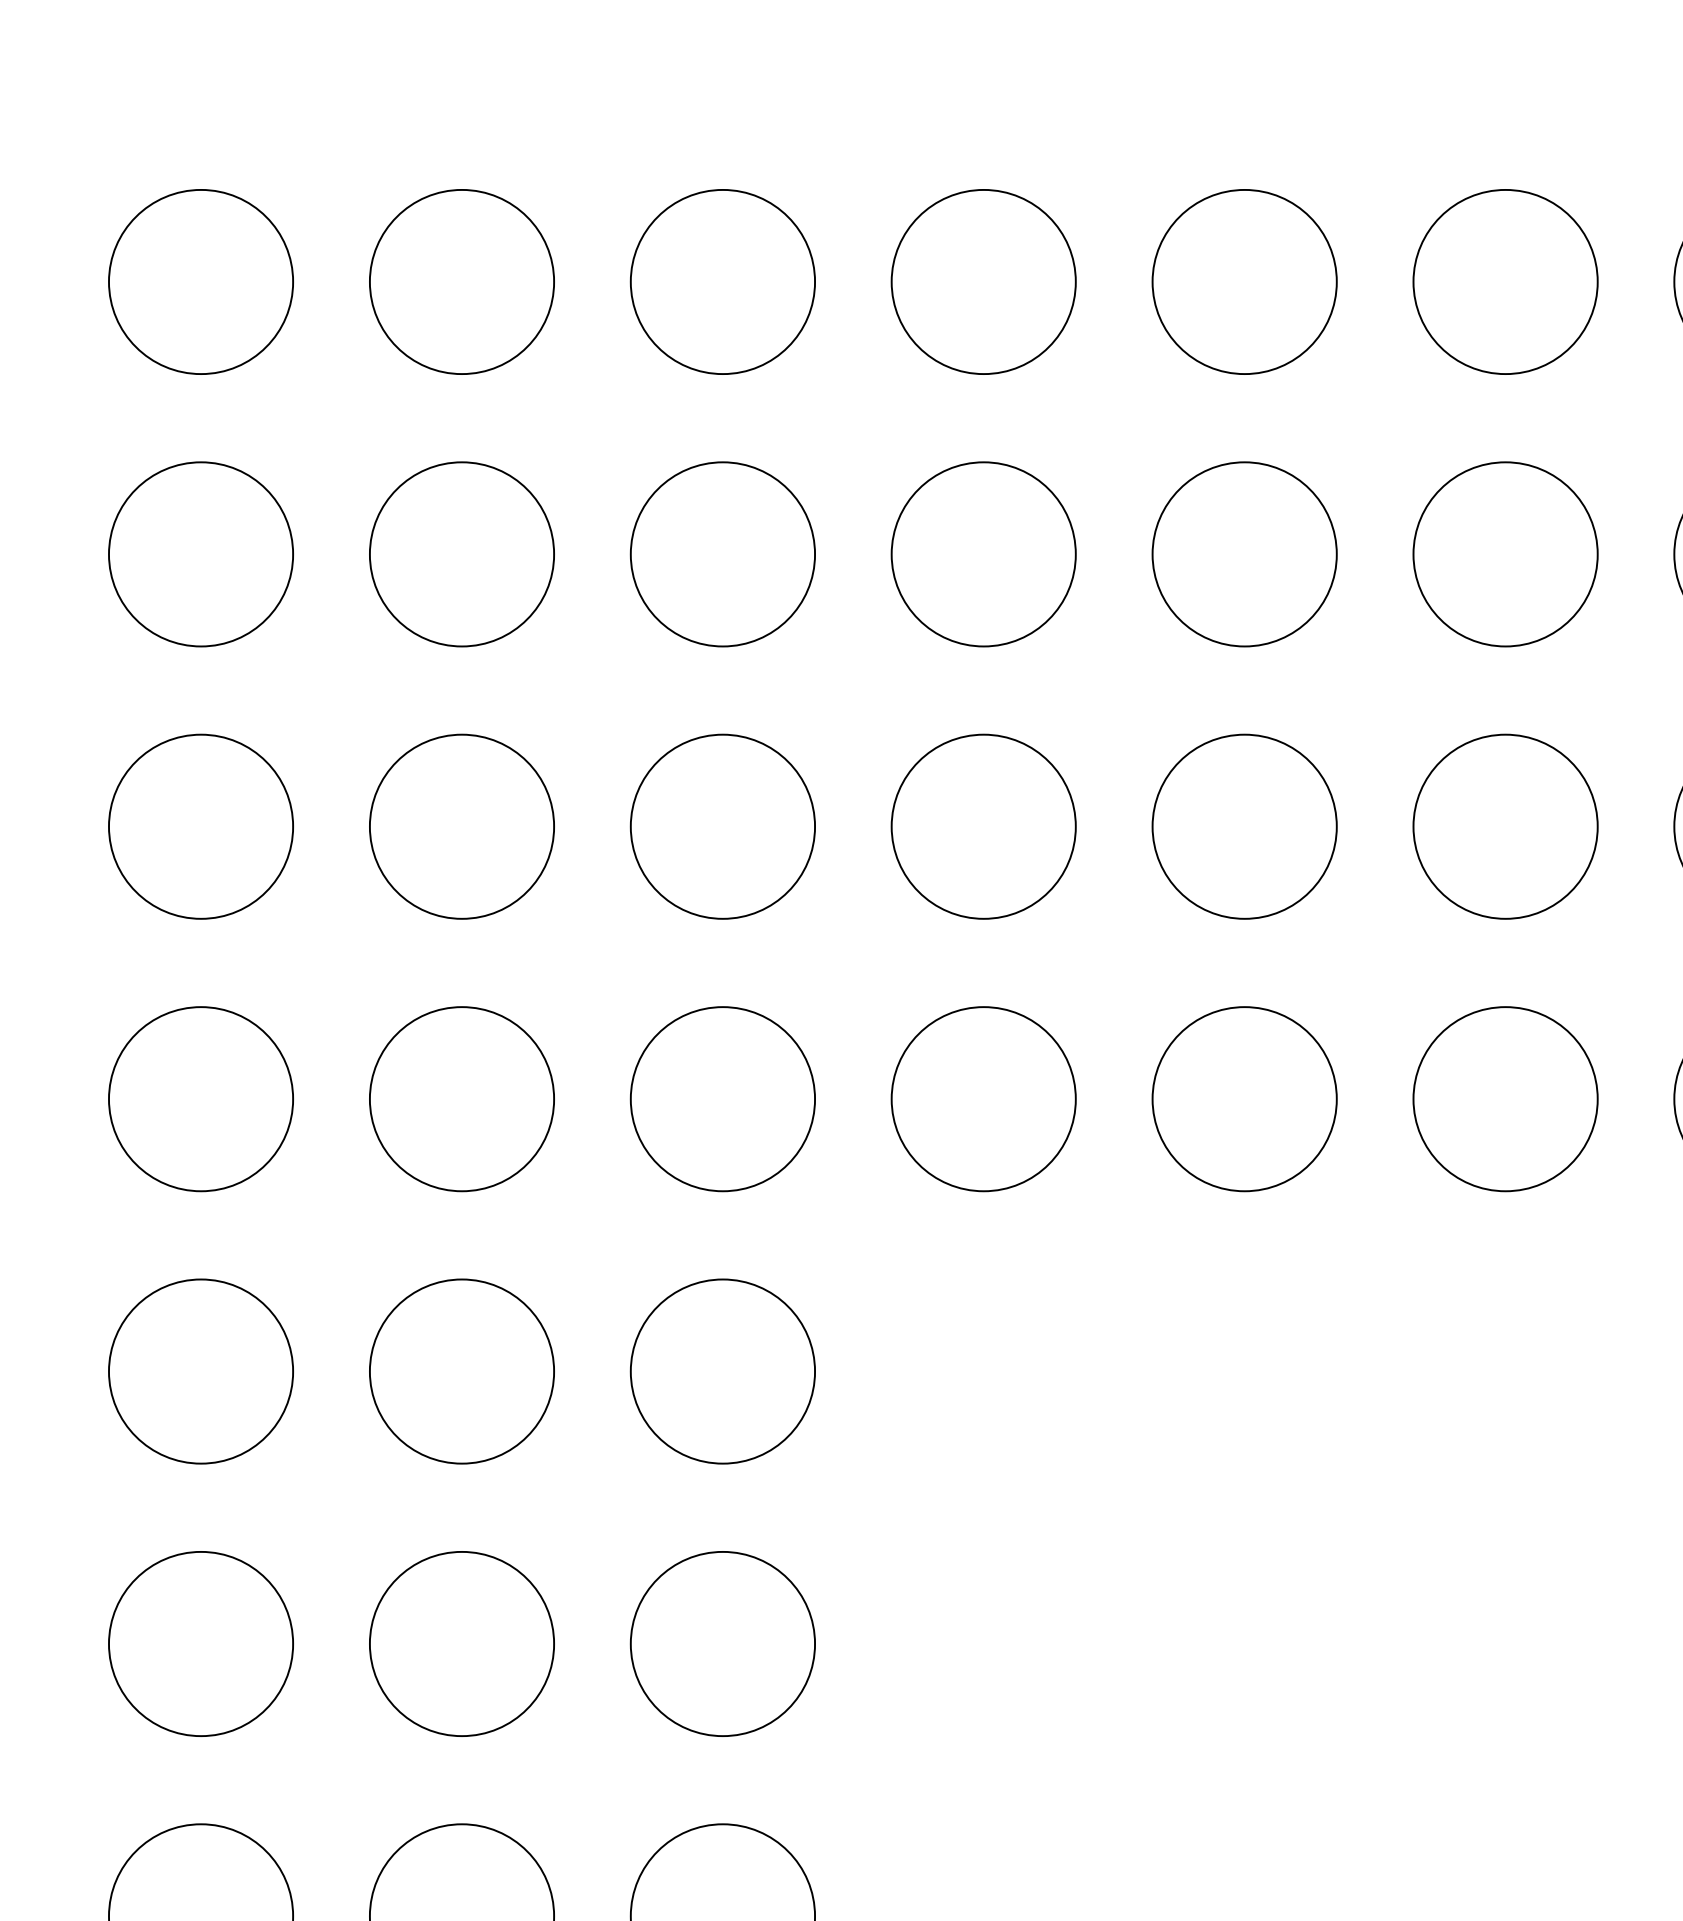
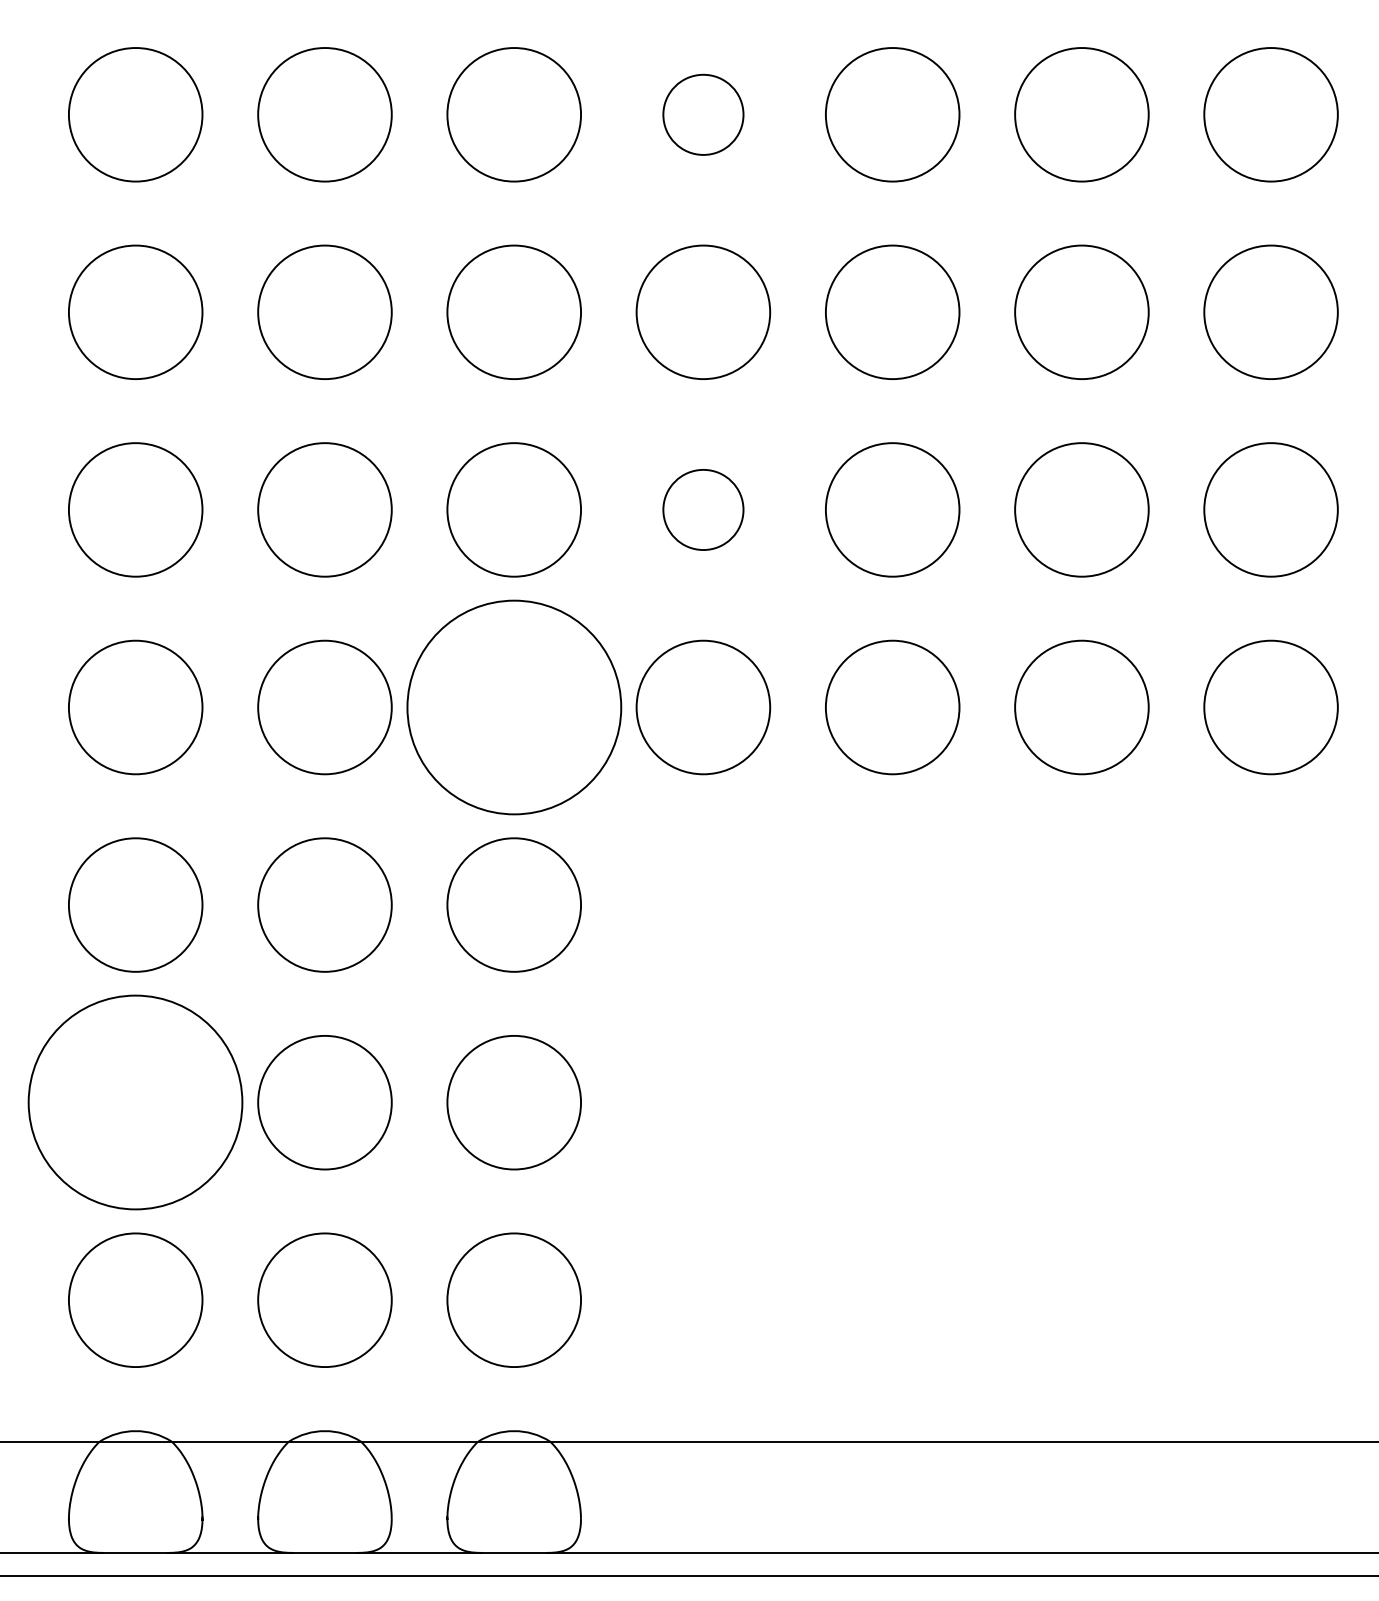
part: (983, 281) -> (703, 114), size x0.6
part: (983, 826) -> (703, 509), size x0.6
part: (721, 1099) -> (513, 707), size x1.6
part: (200, 1643) -> (135, 1102), size x1.6

